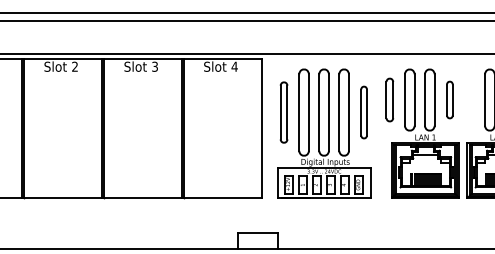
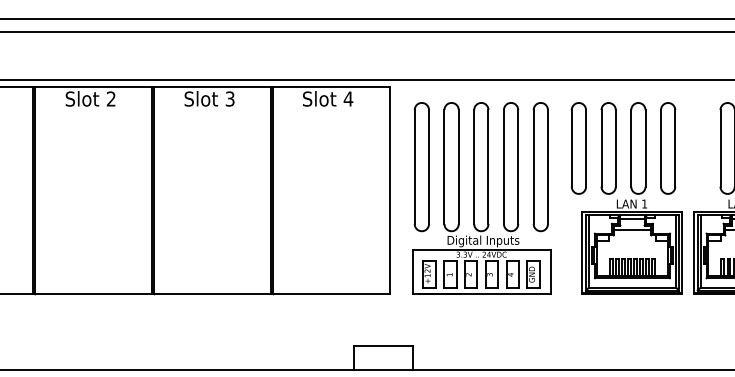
part: (389, 99) -> (578, 147), size x1.43
part: (449, 99) -> (667, 147), size x1.67
part: (283, 112) -> (420, 166), size x1.43
part: (363, 112) -> (539, 166), size x1.67

